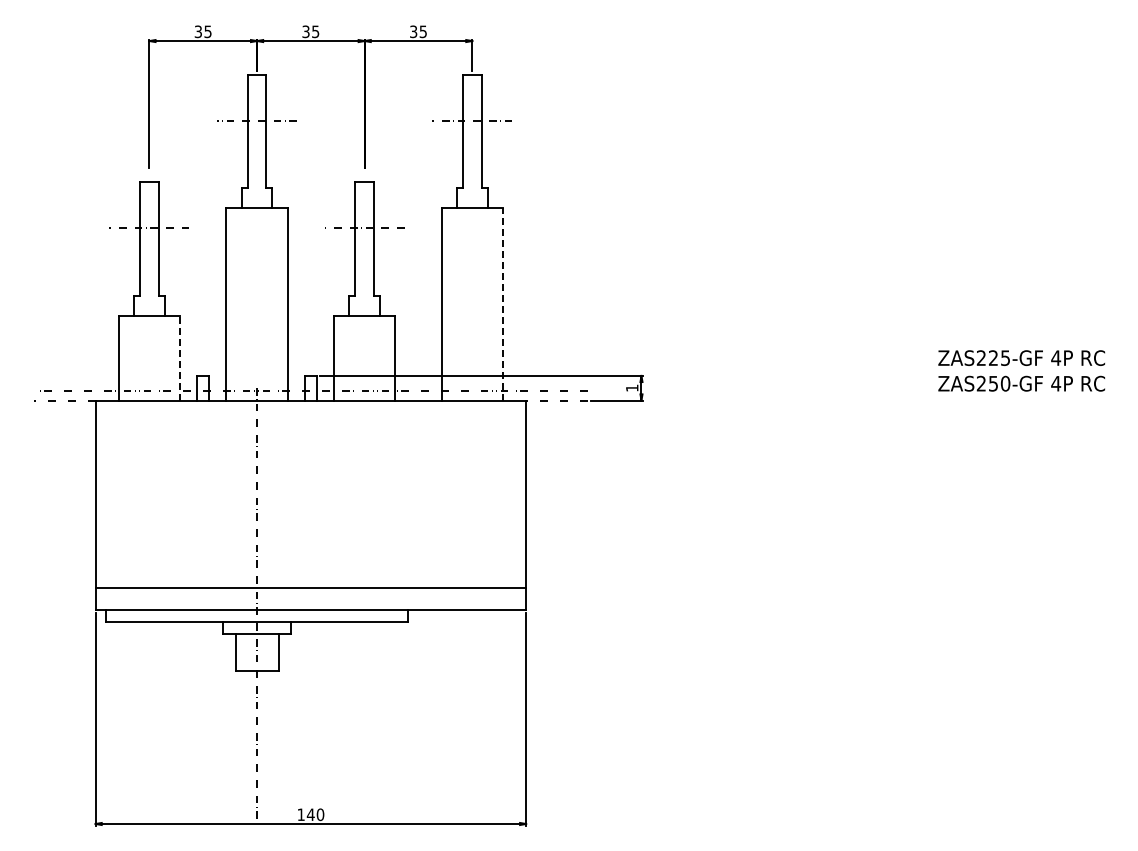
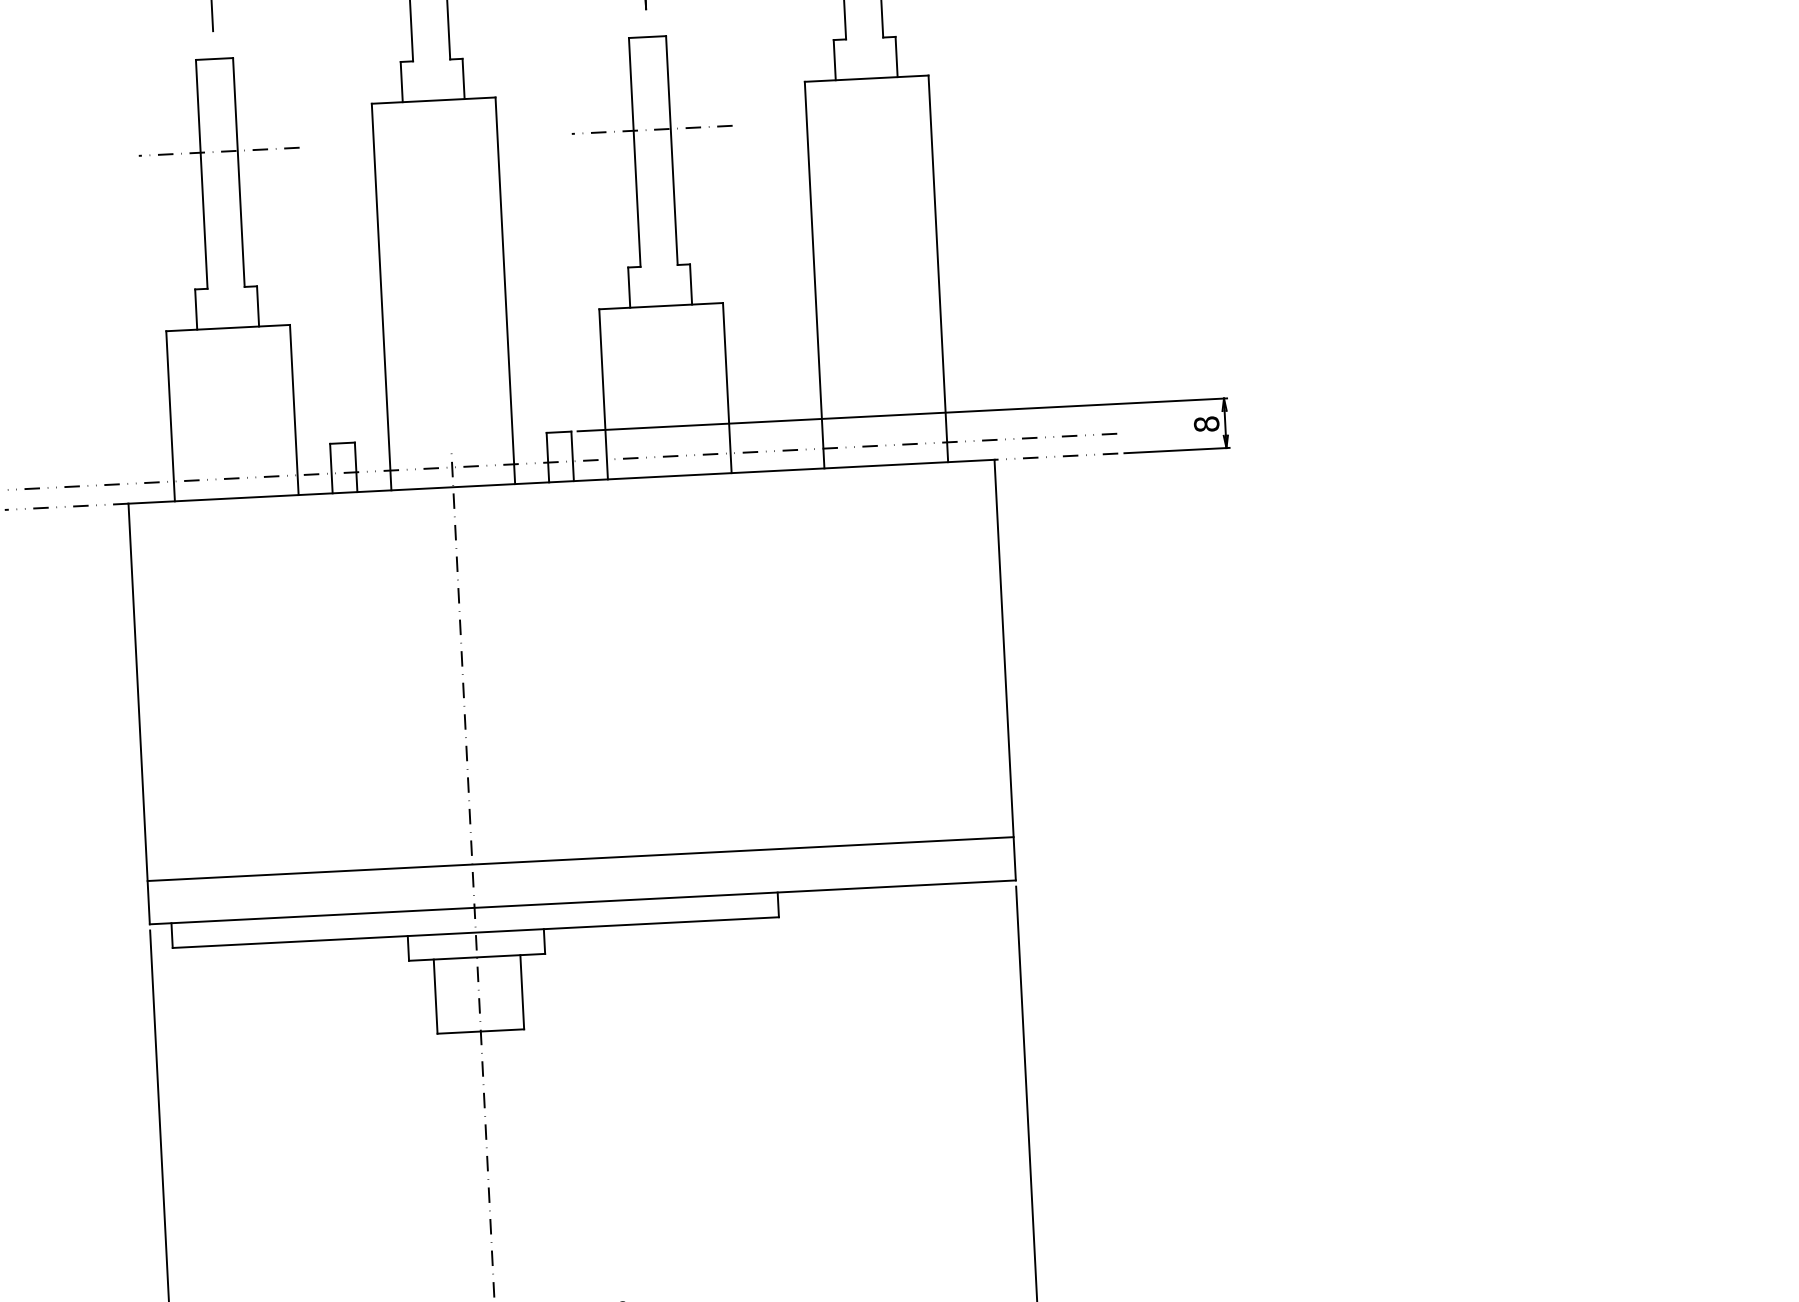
line: (503, 303) -> (939, 266), dashed -> solid
line: (180, 357) -> (294, 408), dashed -> solid
text: (632, 387) -> (1207, 422), 1 -> 8

